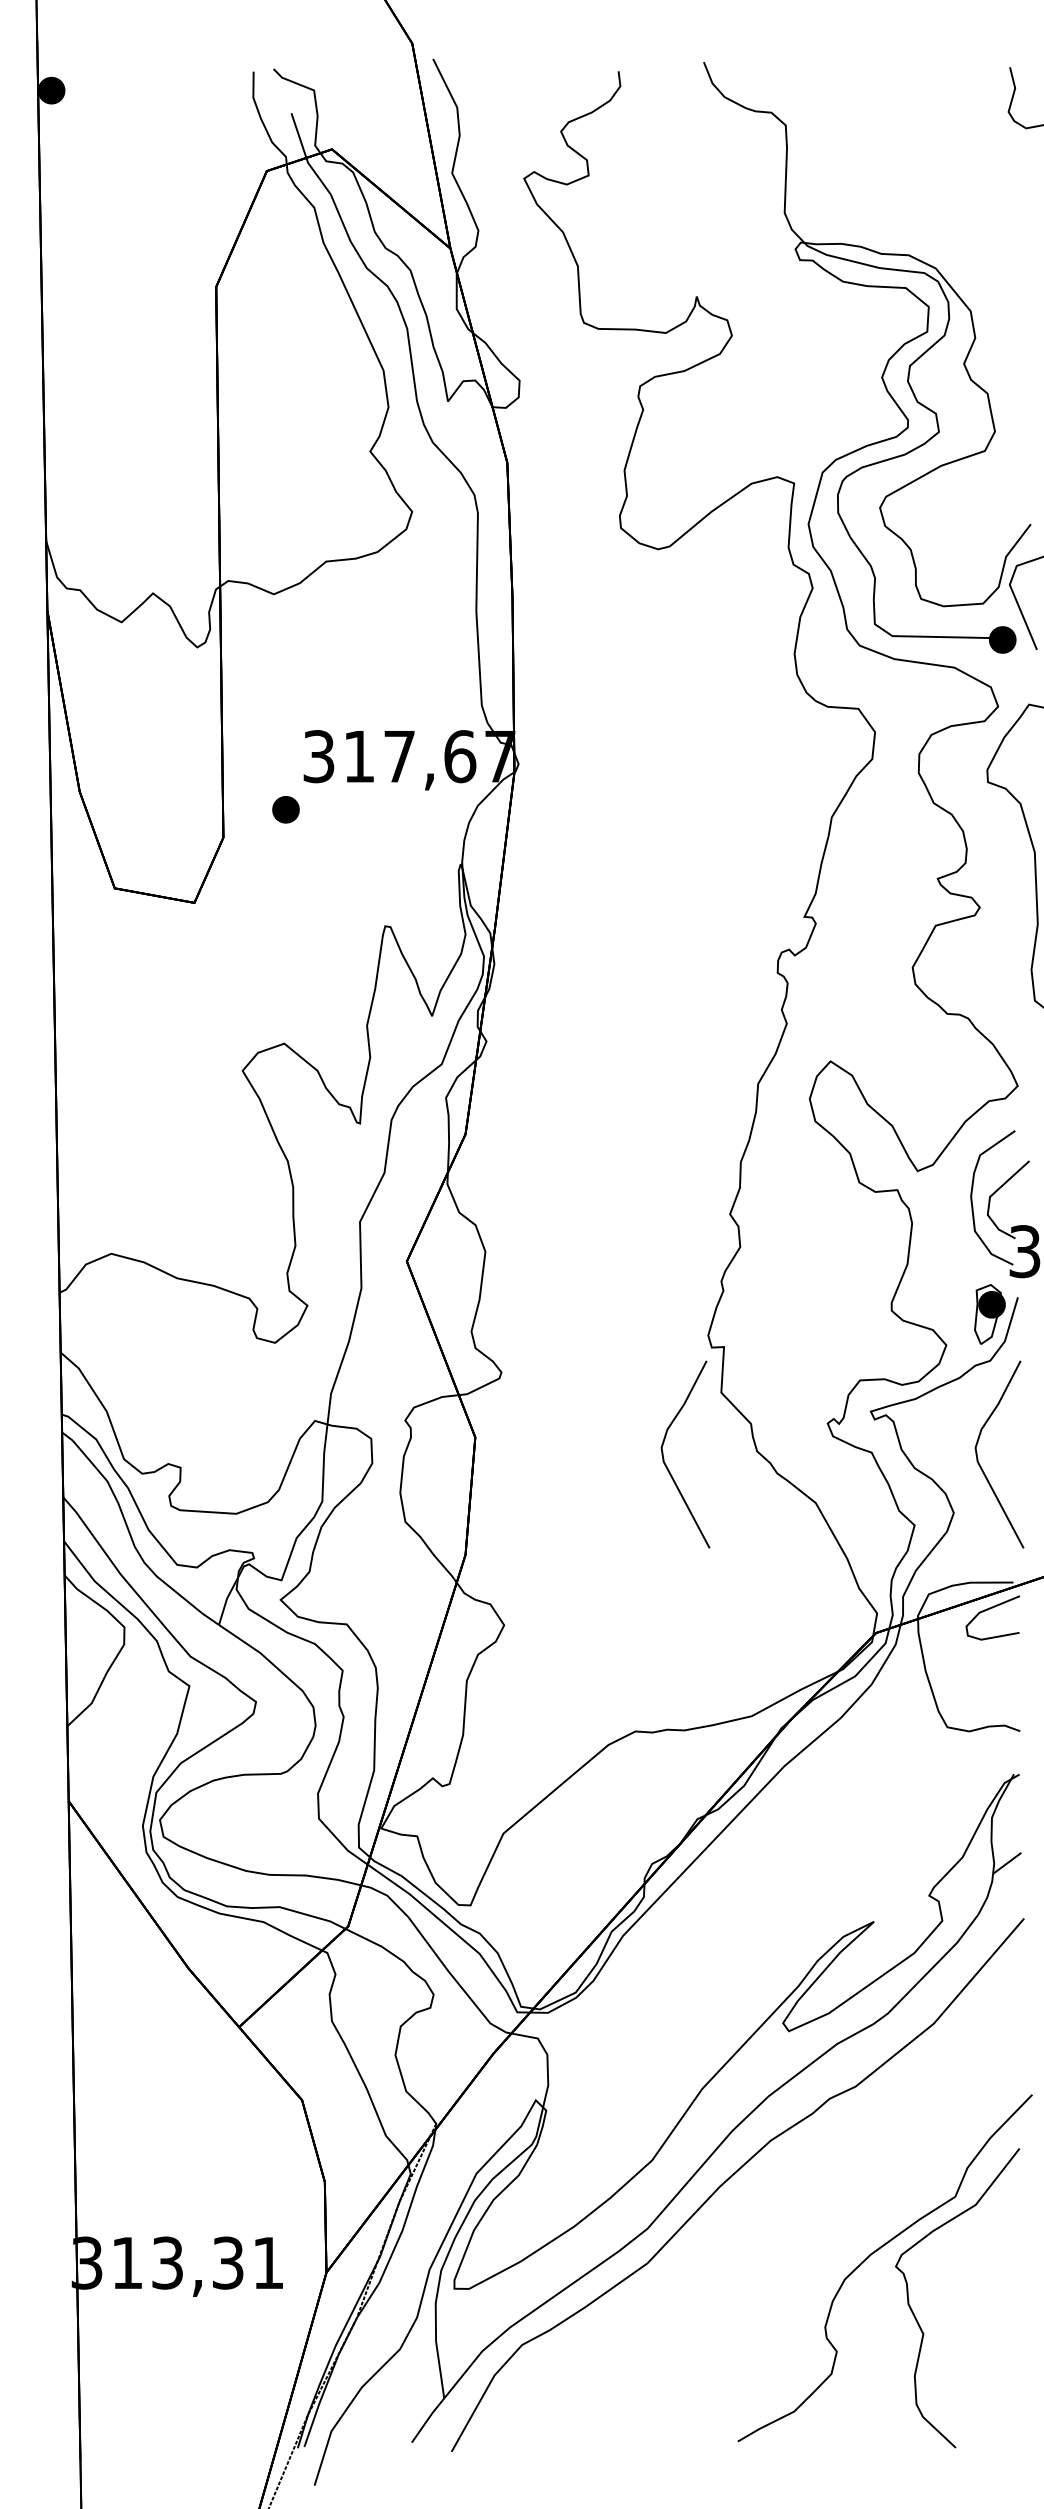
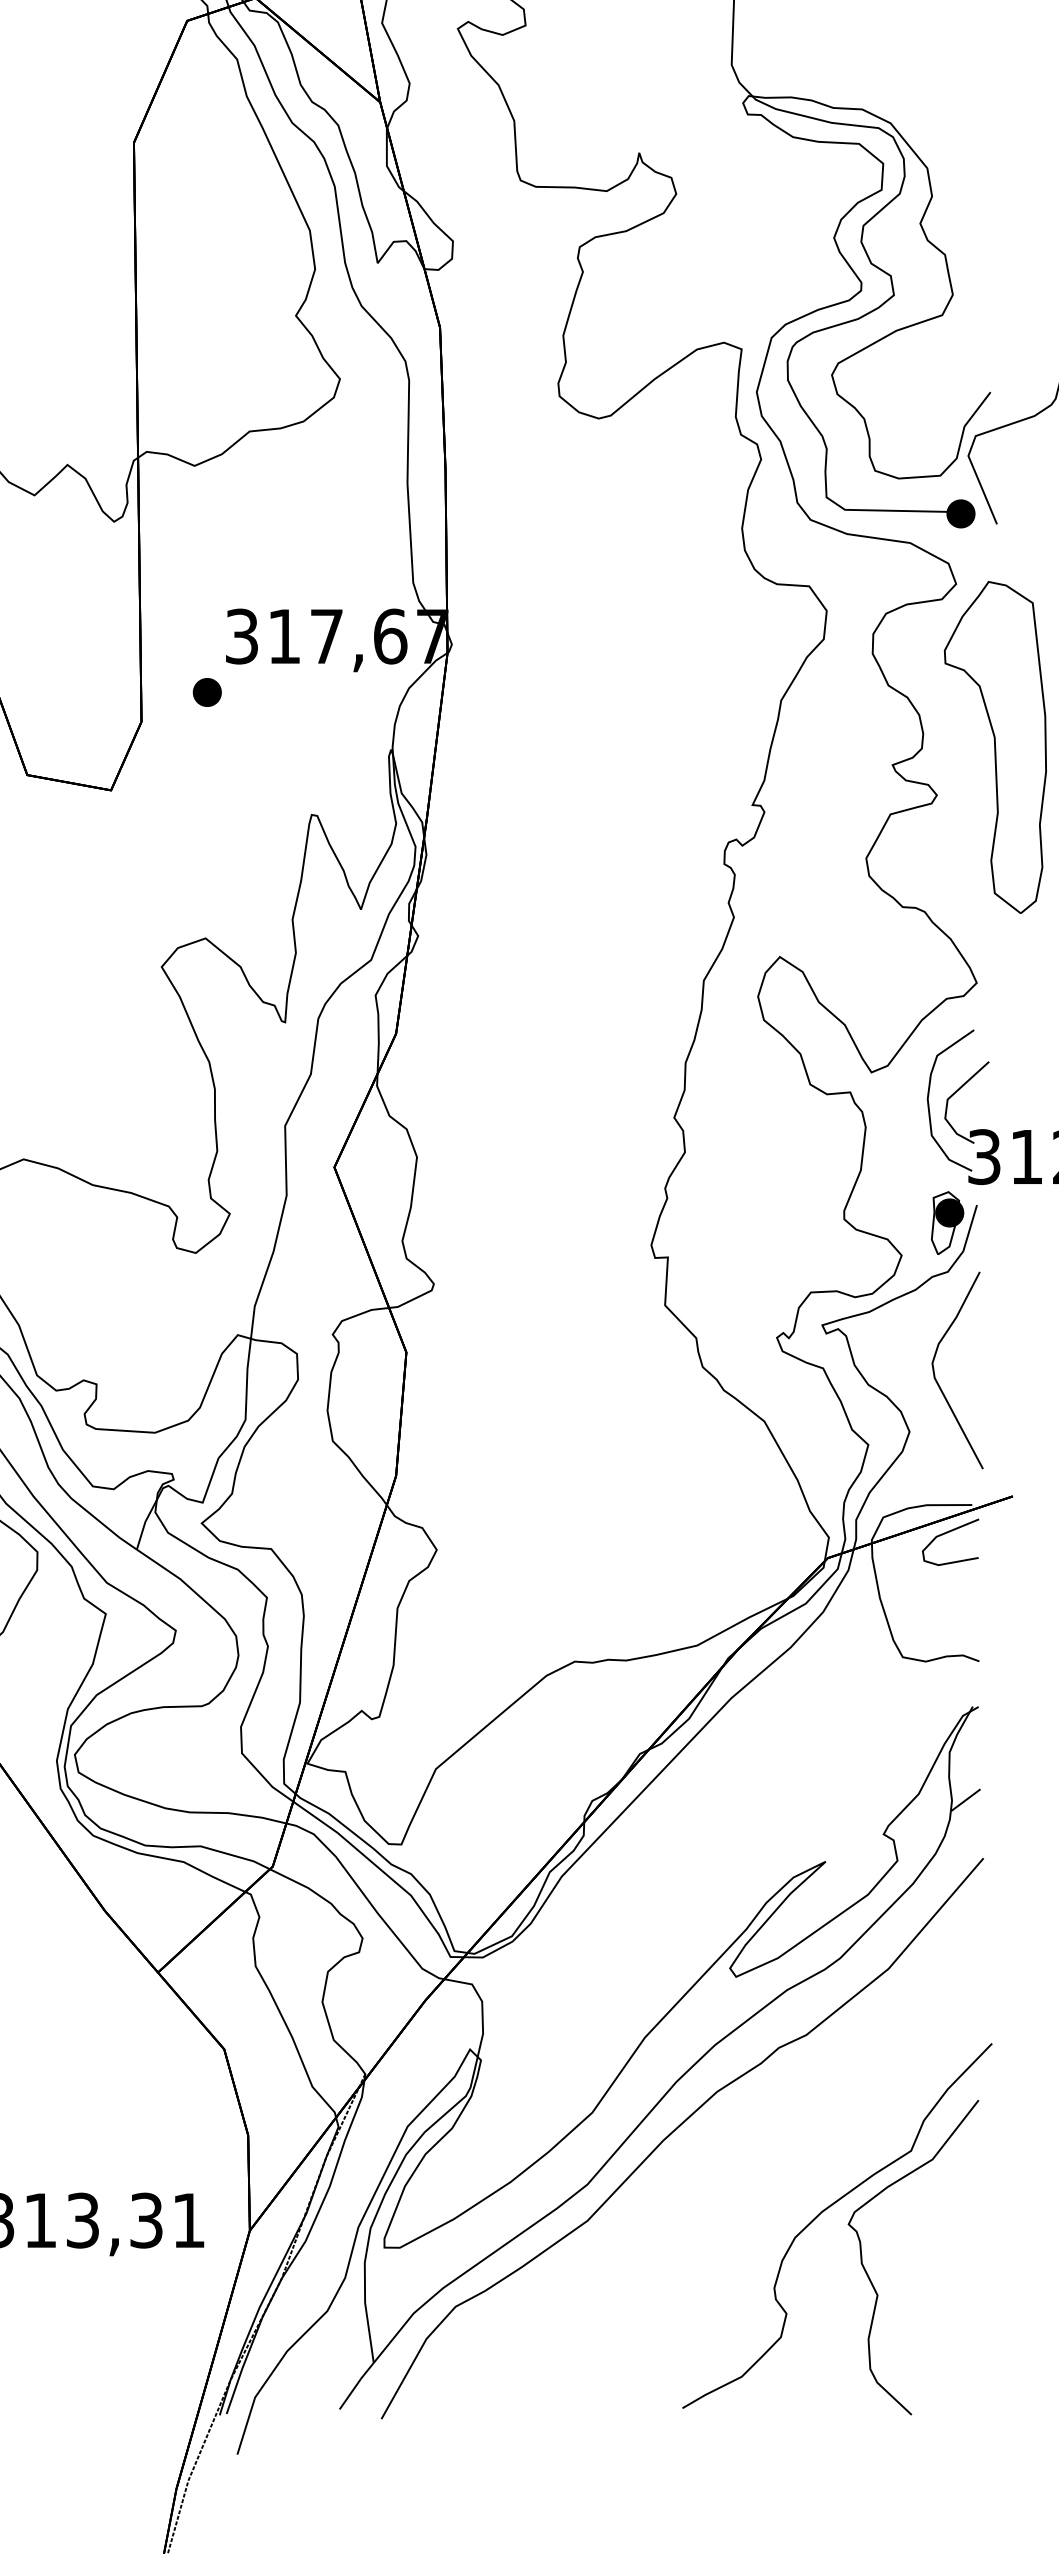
curve: (664, 1458) -> (605, 1374), removed

